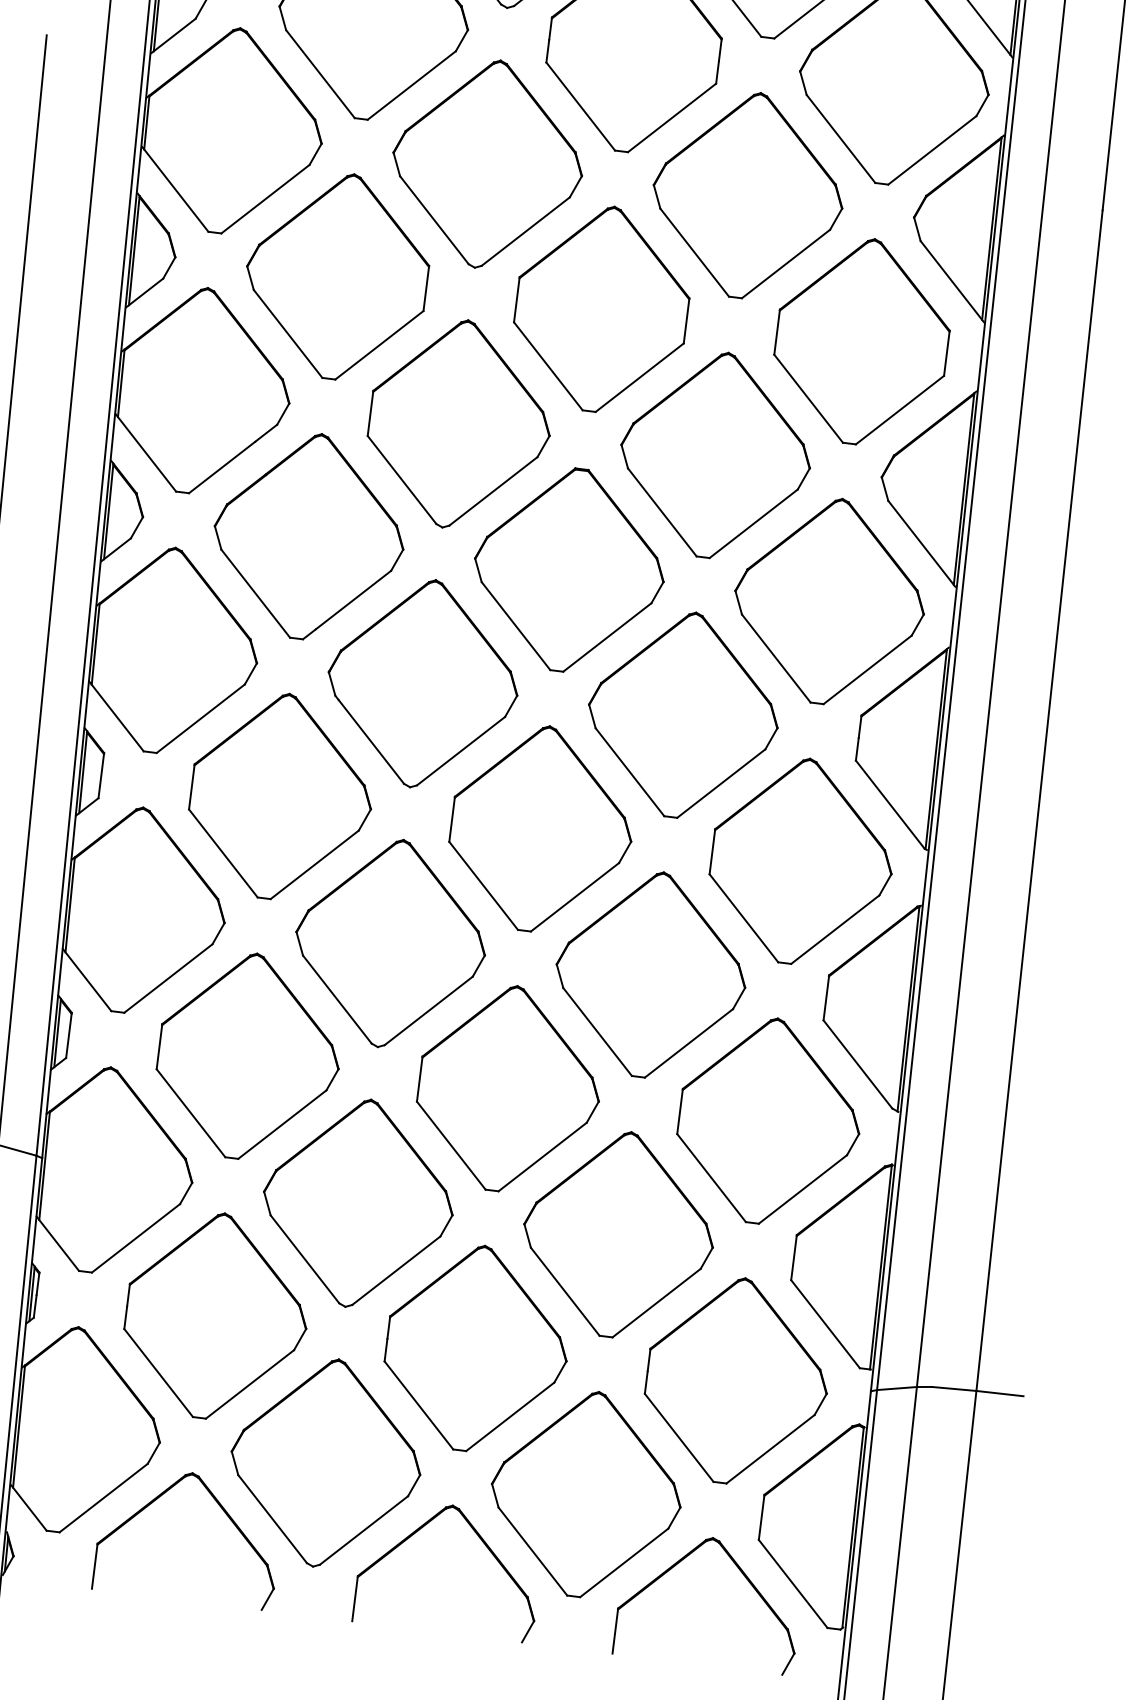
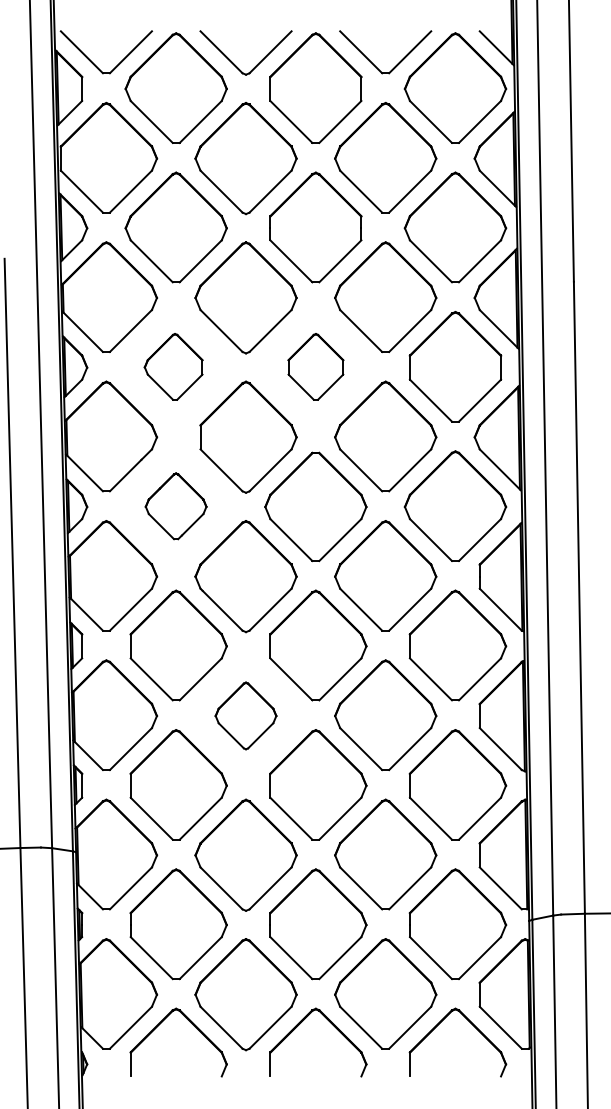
part: (336, 275) -> (173, 366), size x0.6
part: (601, 308) -> (315, 366), size x0.6
part: (307, 536) -> (175, 506), size x0.6
part: (389, 942) -> (245, 715), size x0.6

